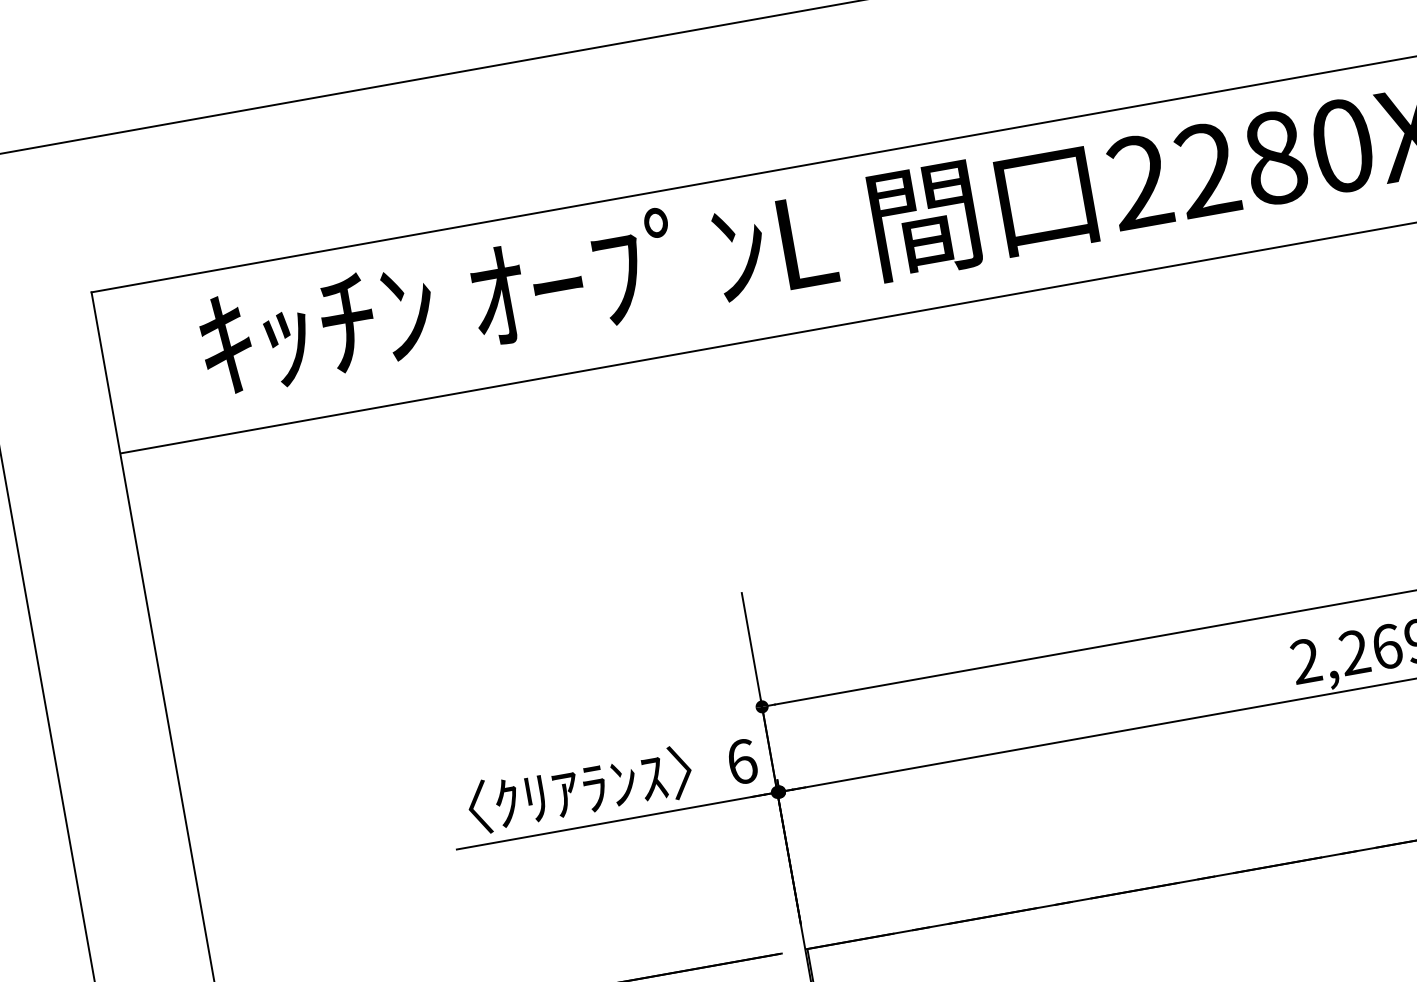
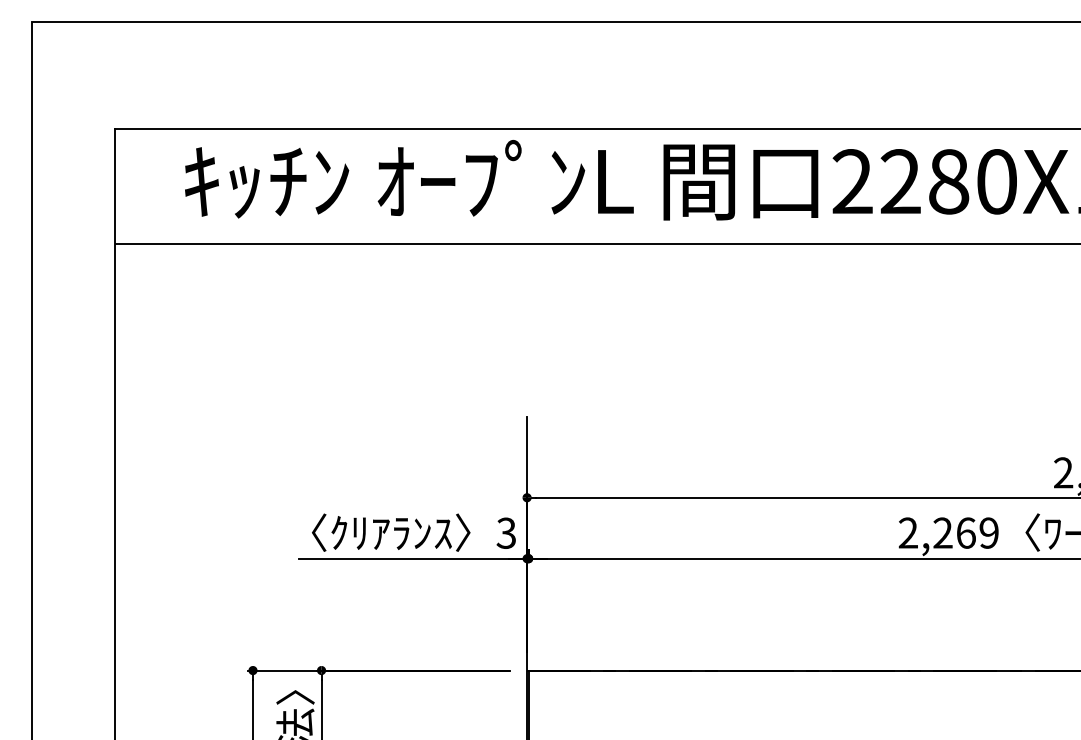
text: (741, 760) -> (506, 532), 6 -> 3

